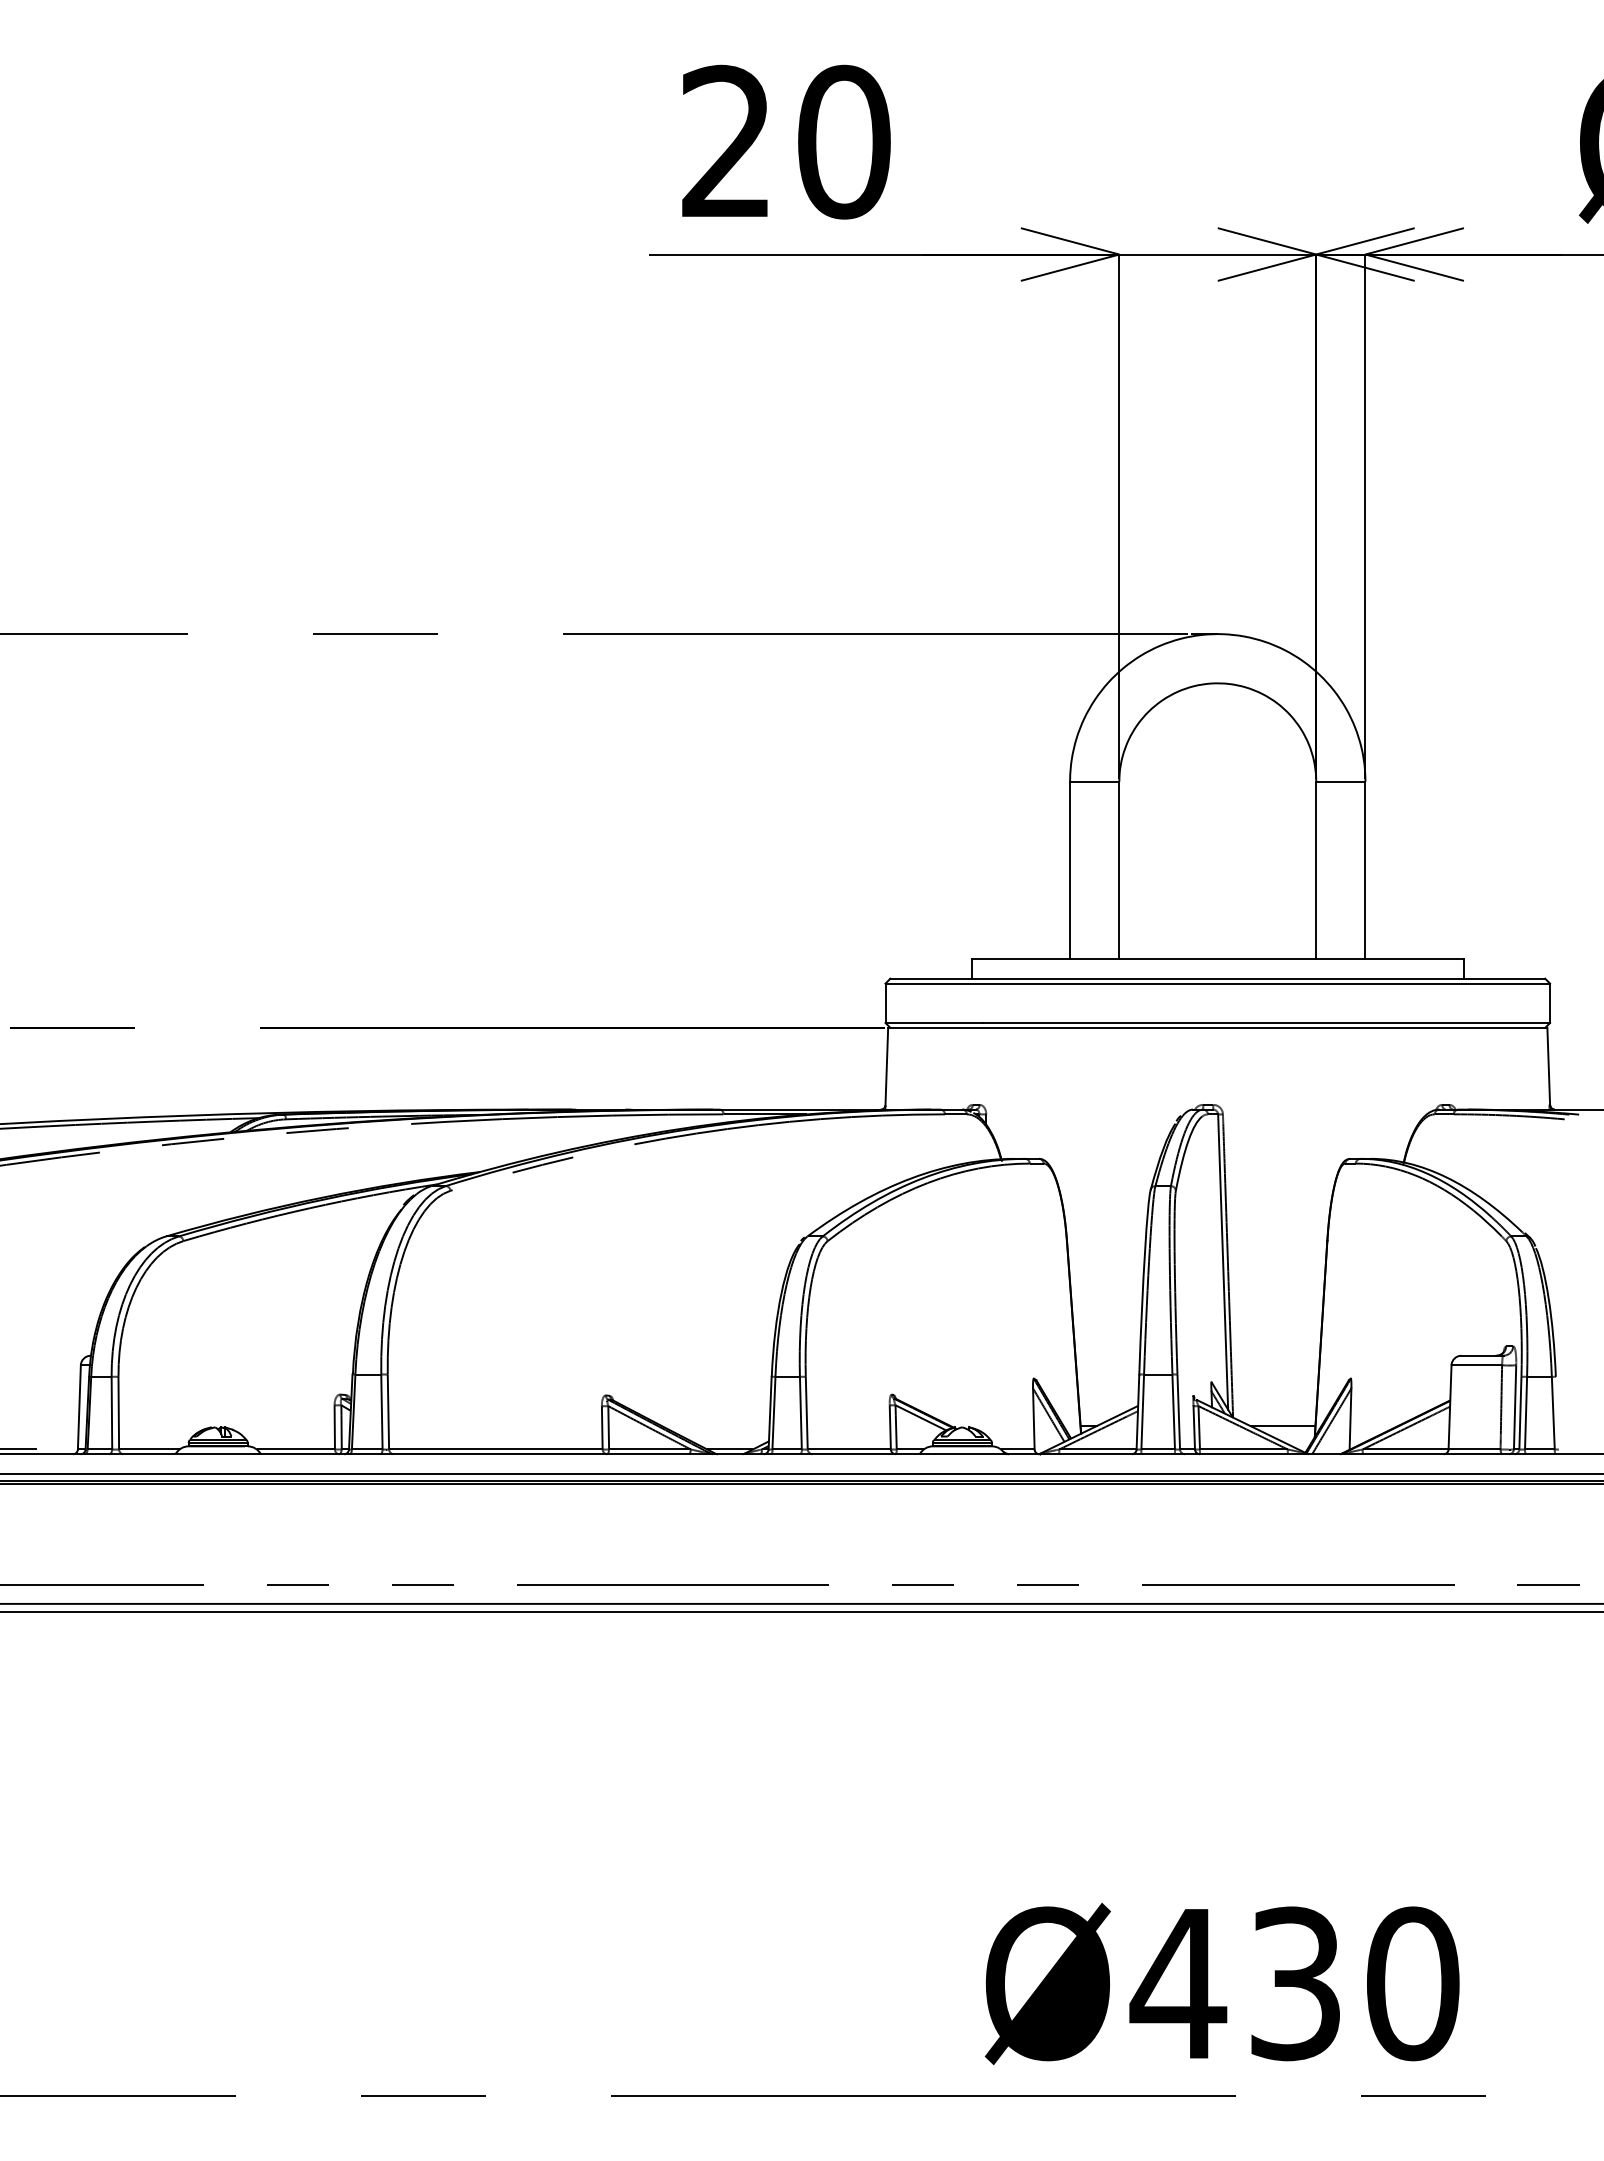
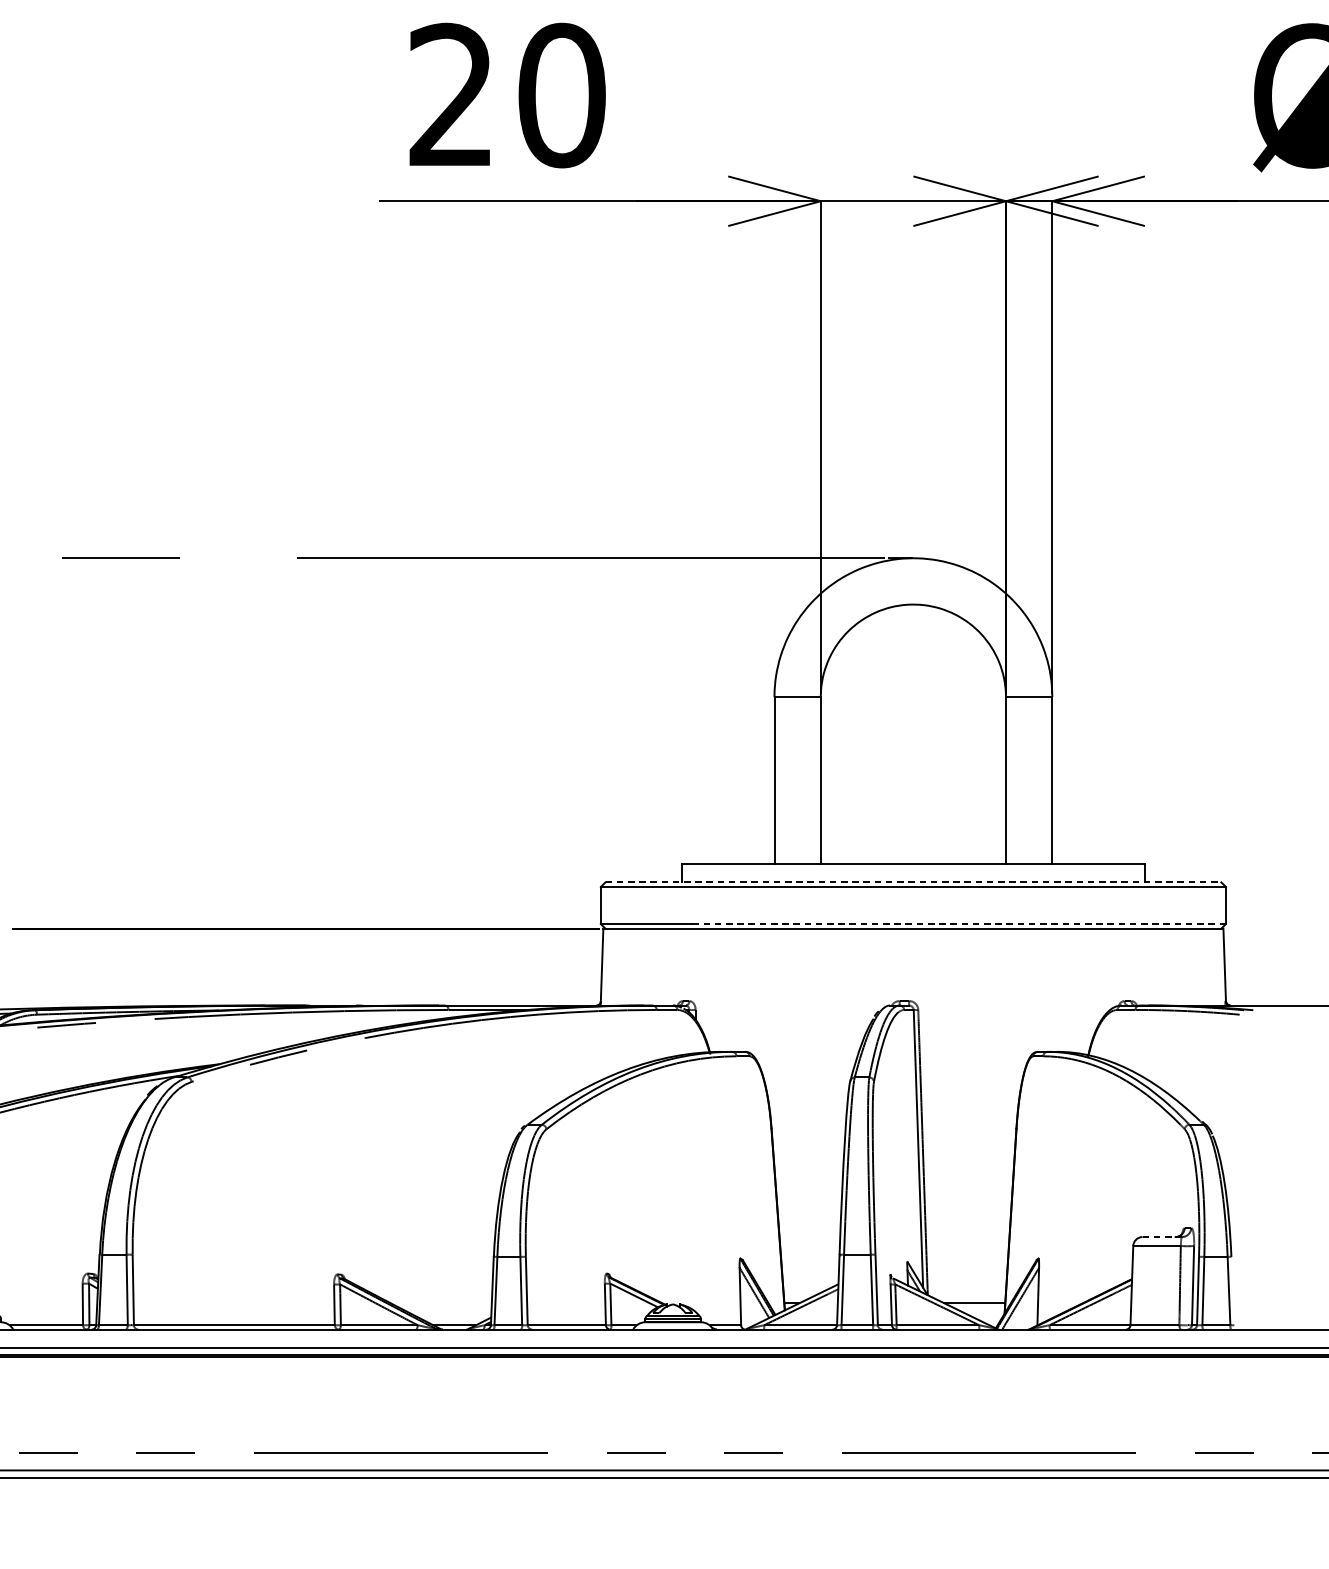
line: (1218, 978) -> (914, 882), solid -> dashed
line: (1266, 1022) -> (959, 923), solid -> dashed
line: (1482, 1355) -> (1162, 1236), solid -> dashed

